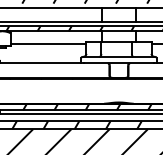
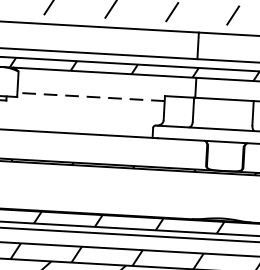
line: (48, 44) -> (90, 97), solid -> dashed

